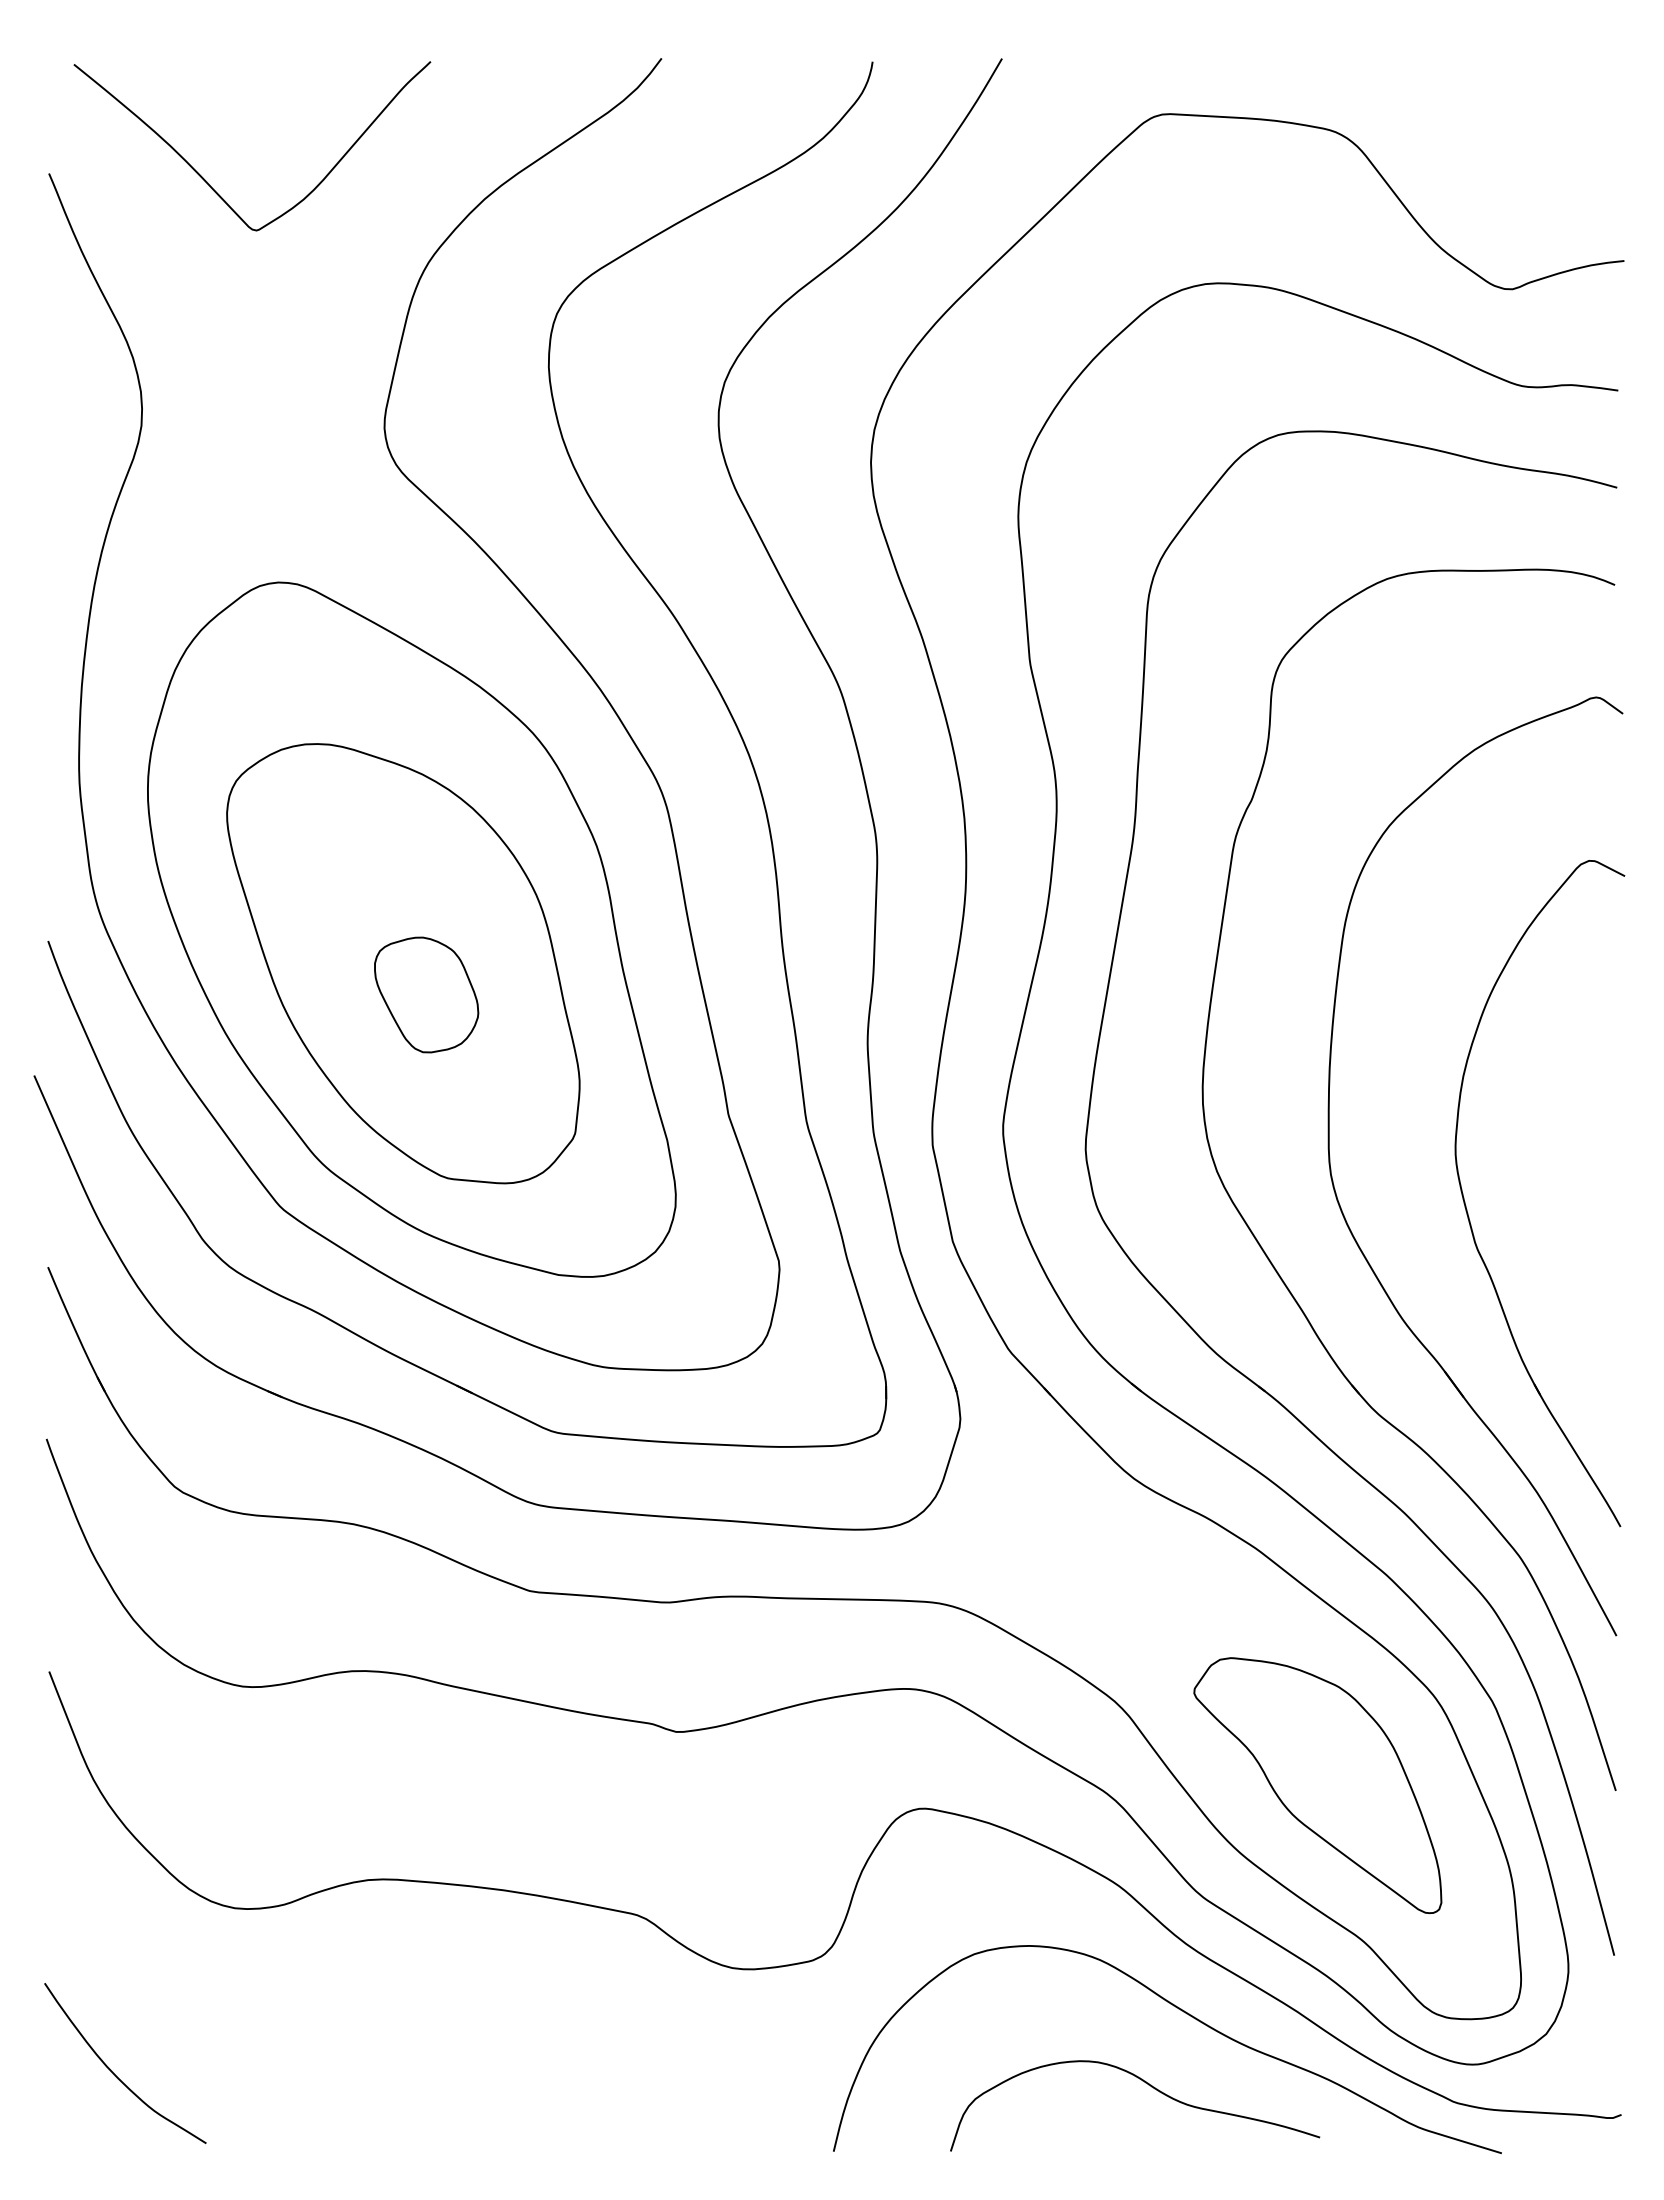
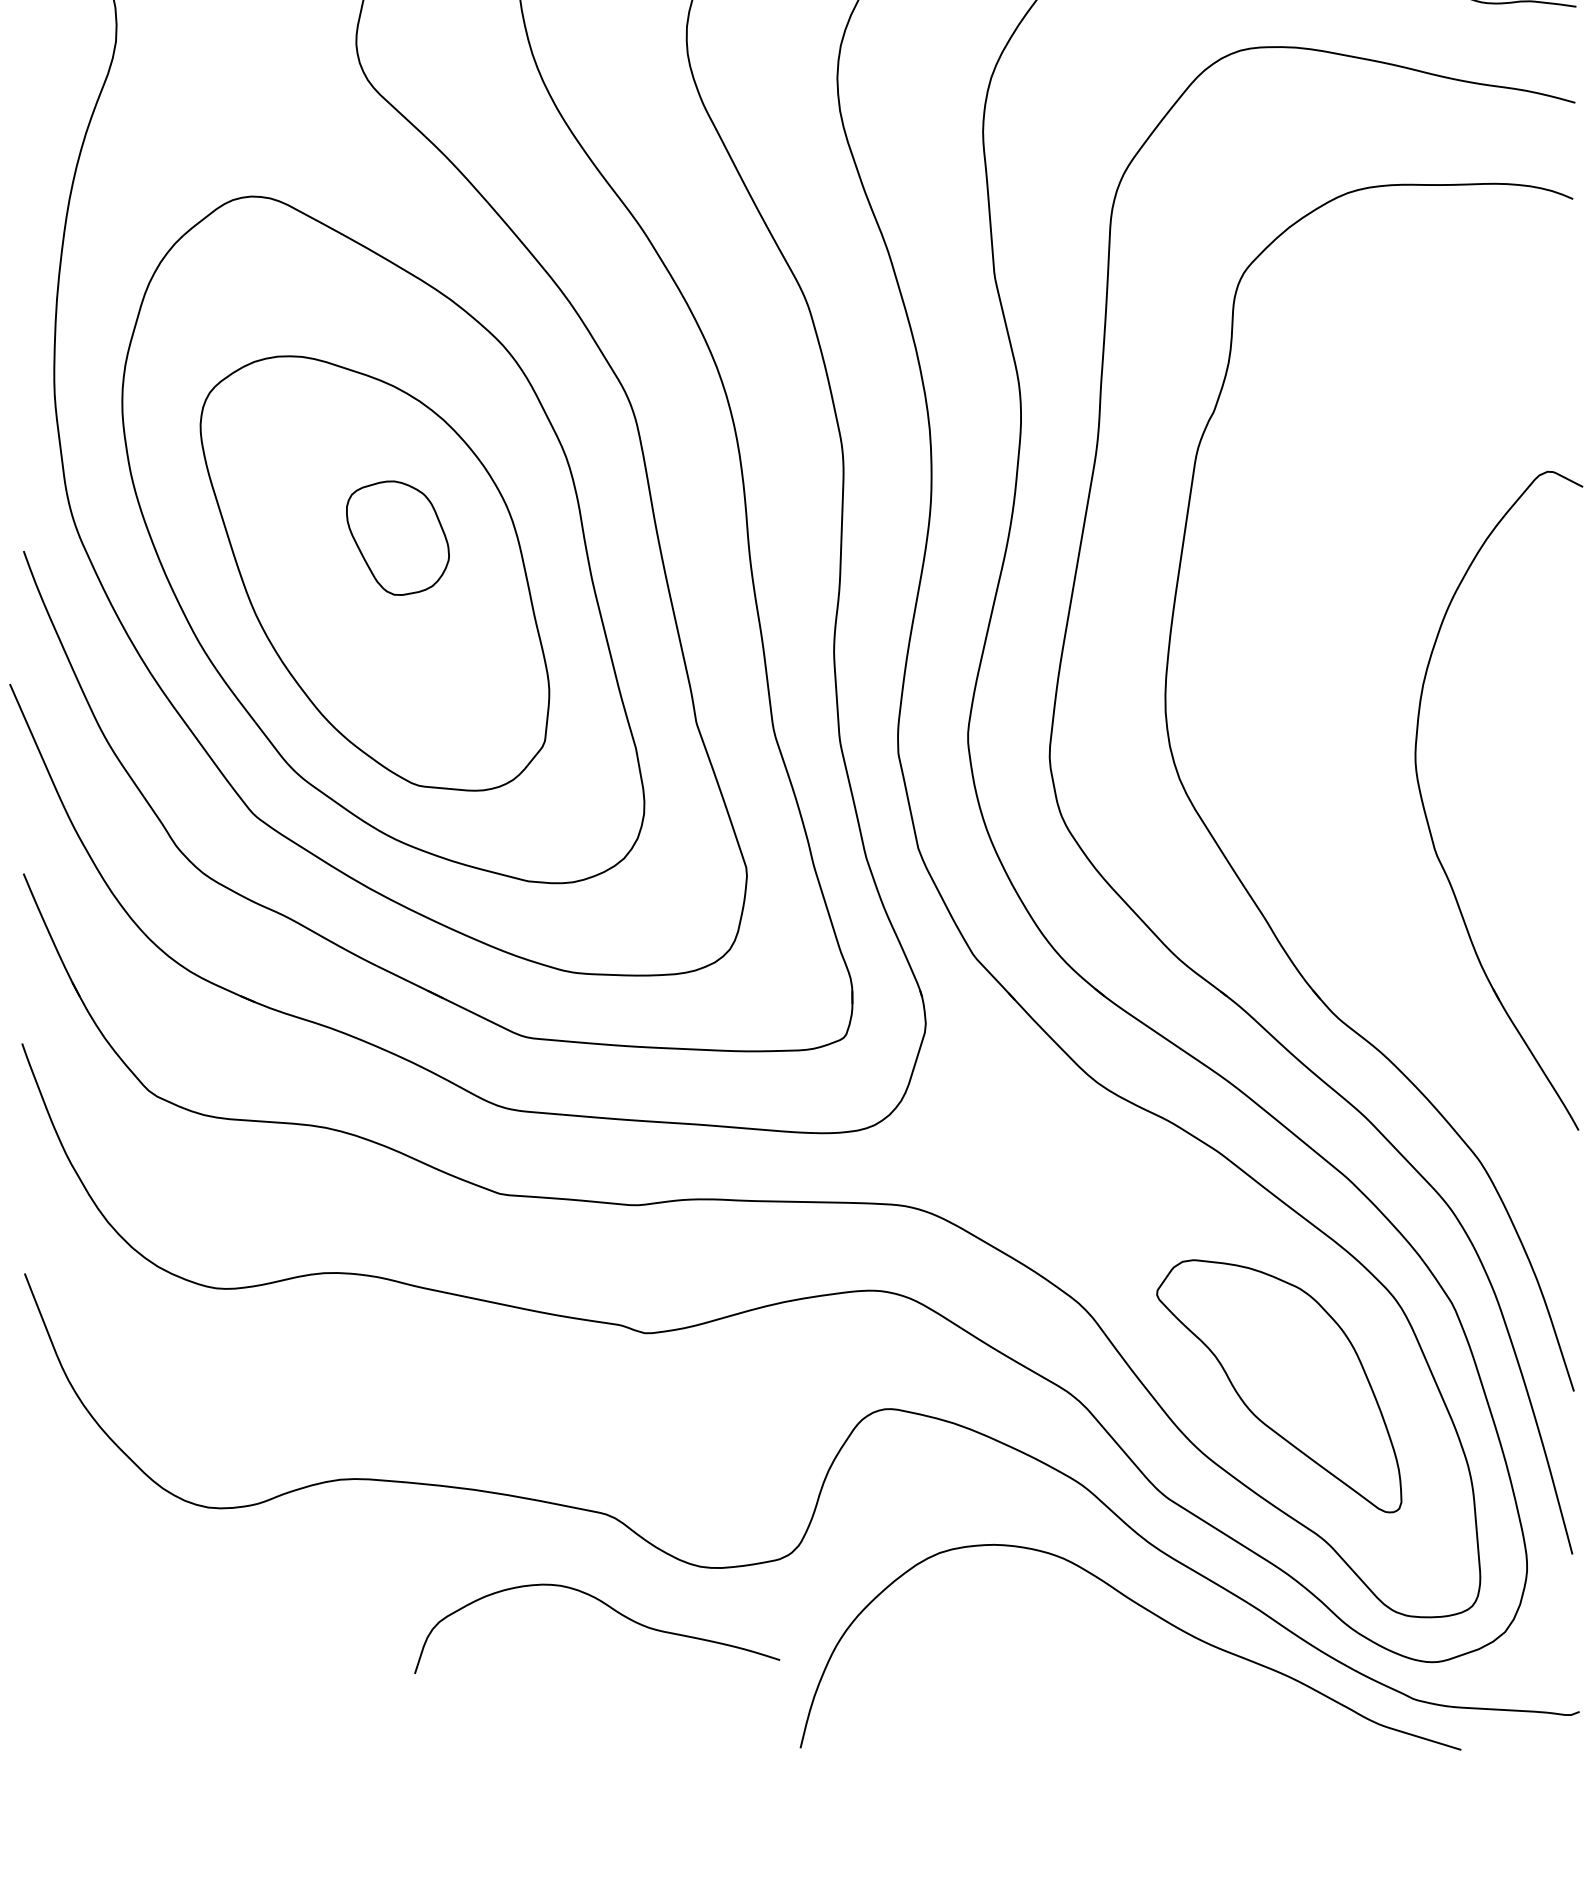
part: (426, 994) -> (397, 537), moved
part: (1346, 1219) -> (1307, 826), removed
curve: (114, 2073) -> (89, 1670), removed
curve: (1148, 2085) -> (610, 1608), moved

